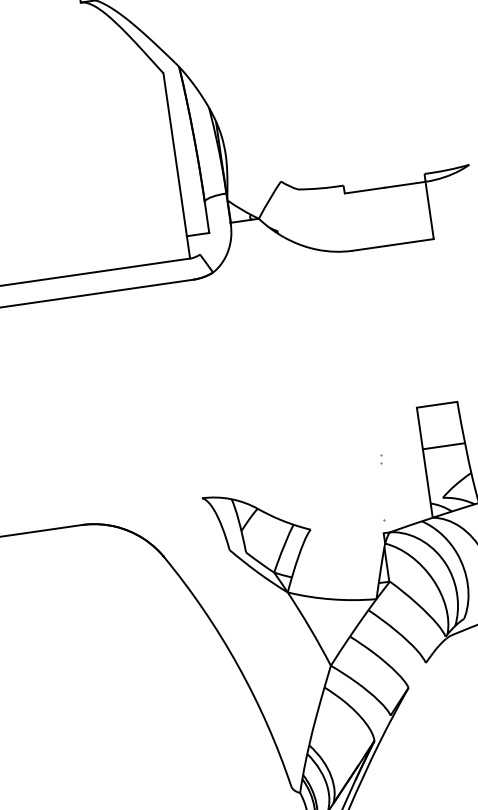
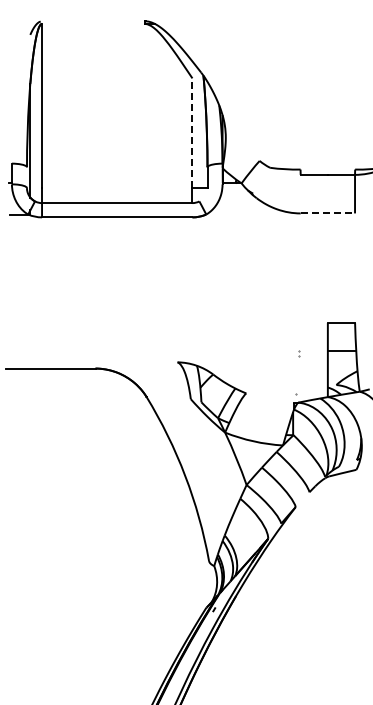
line: (175, 155) -> (192, 133), solid -> dashed
line: (394, 244) -> (328, 213), solid -> dashed

